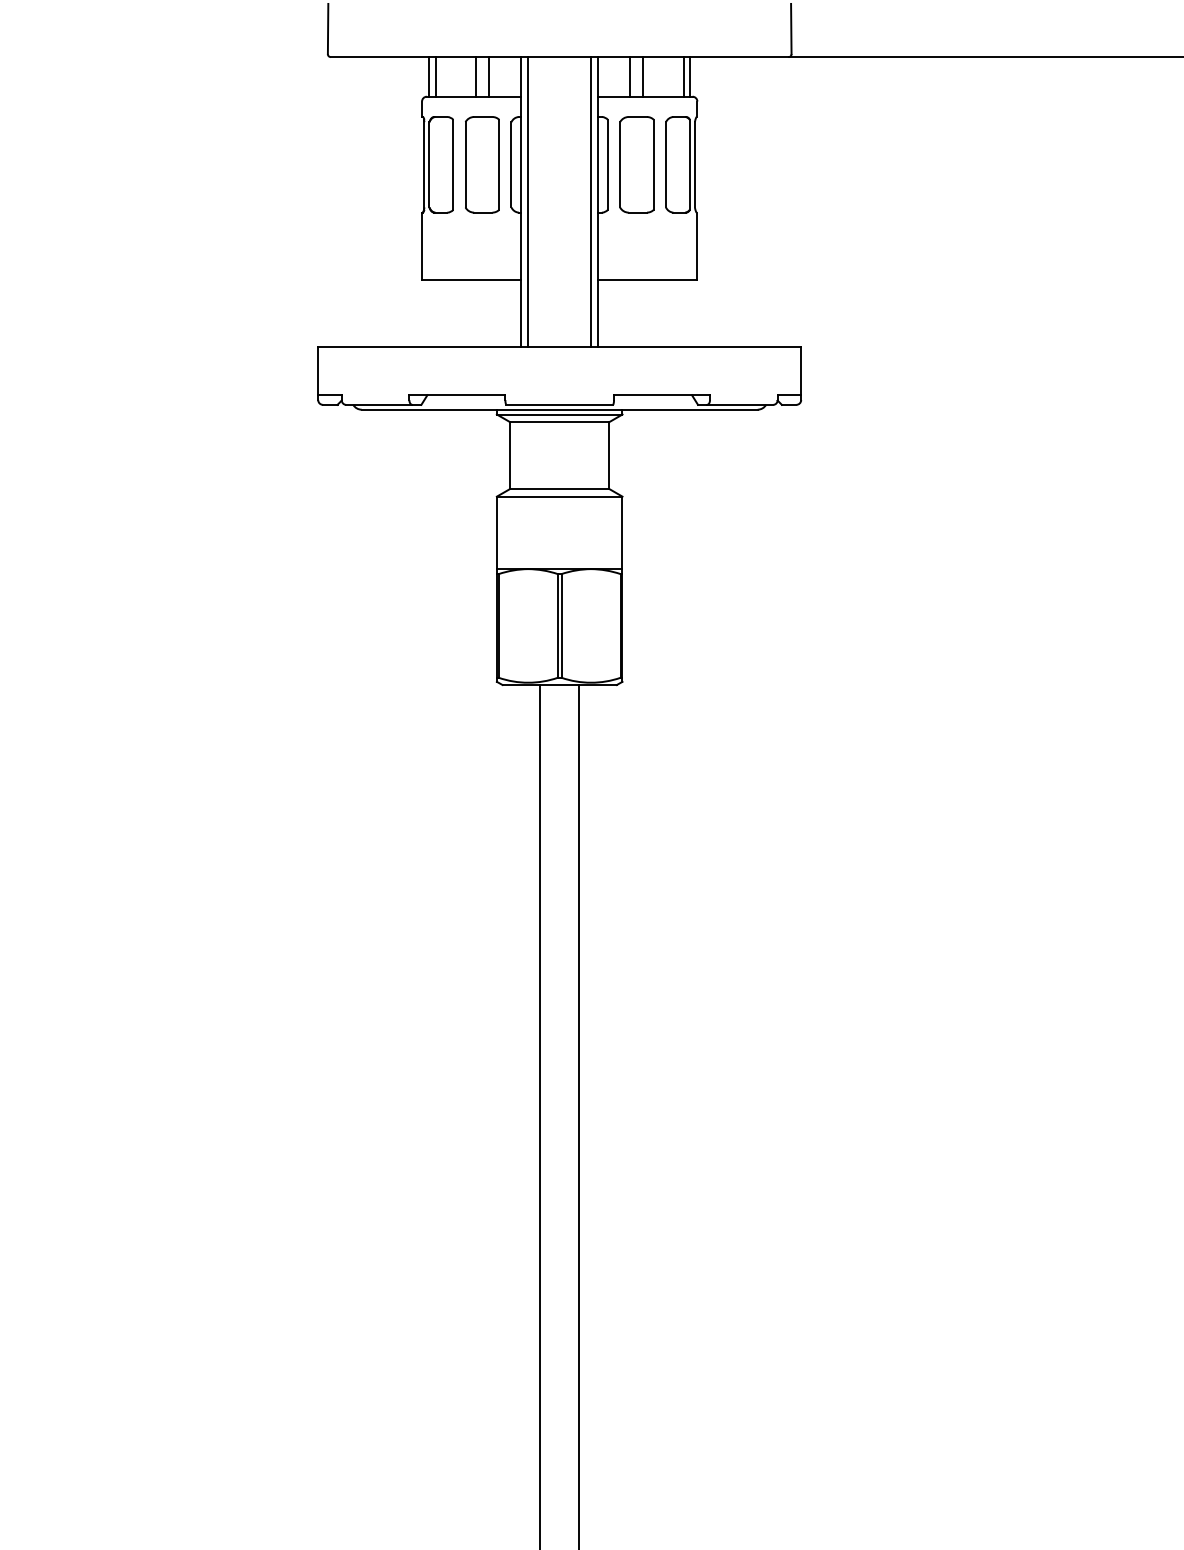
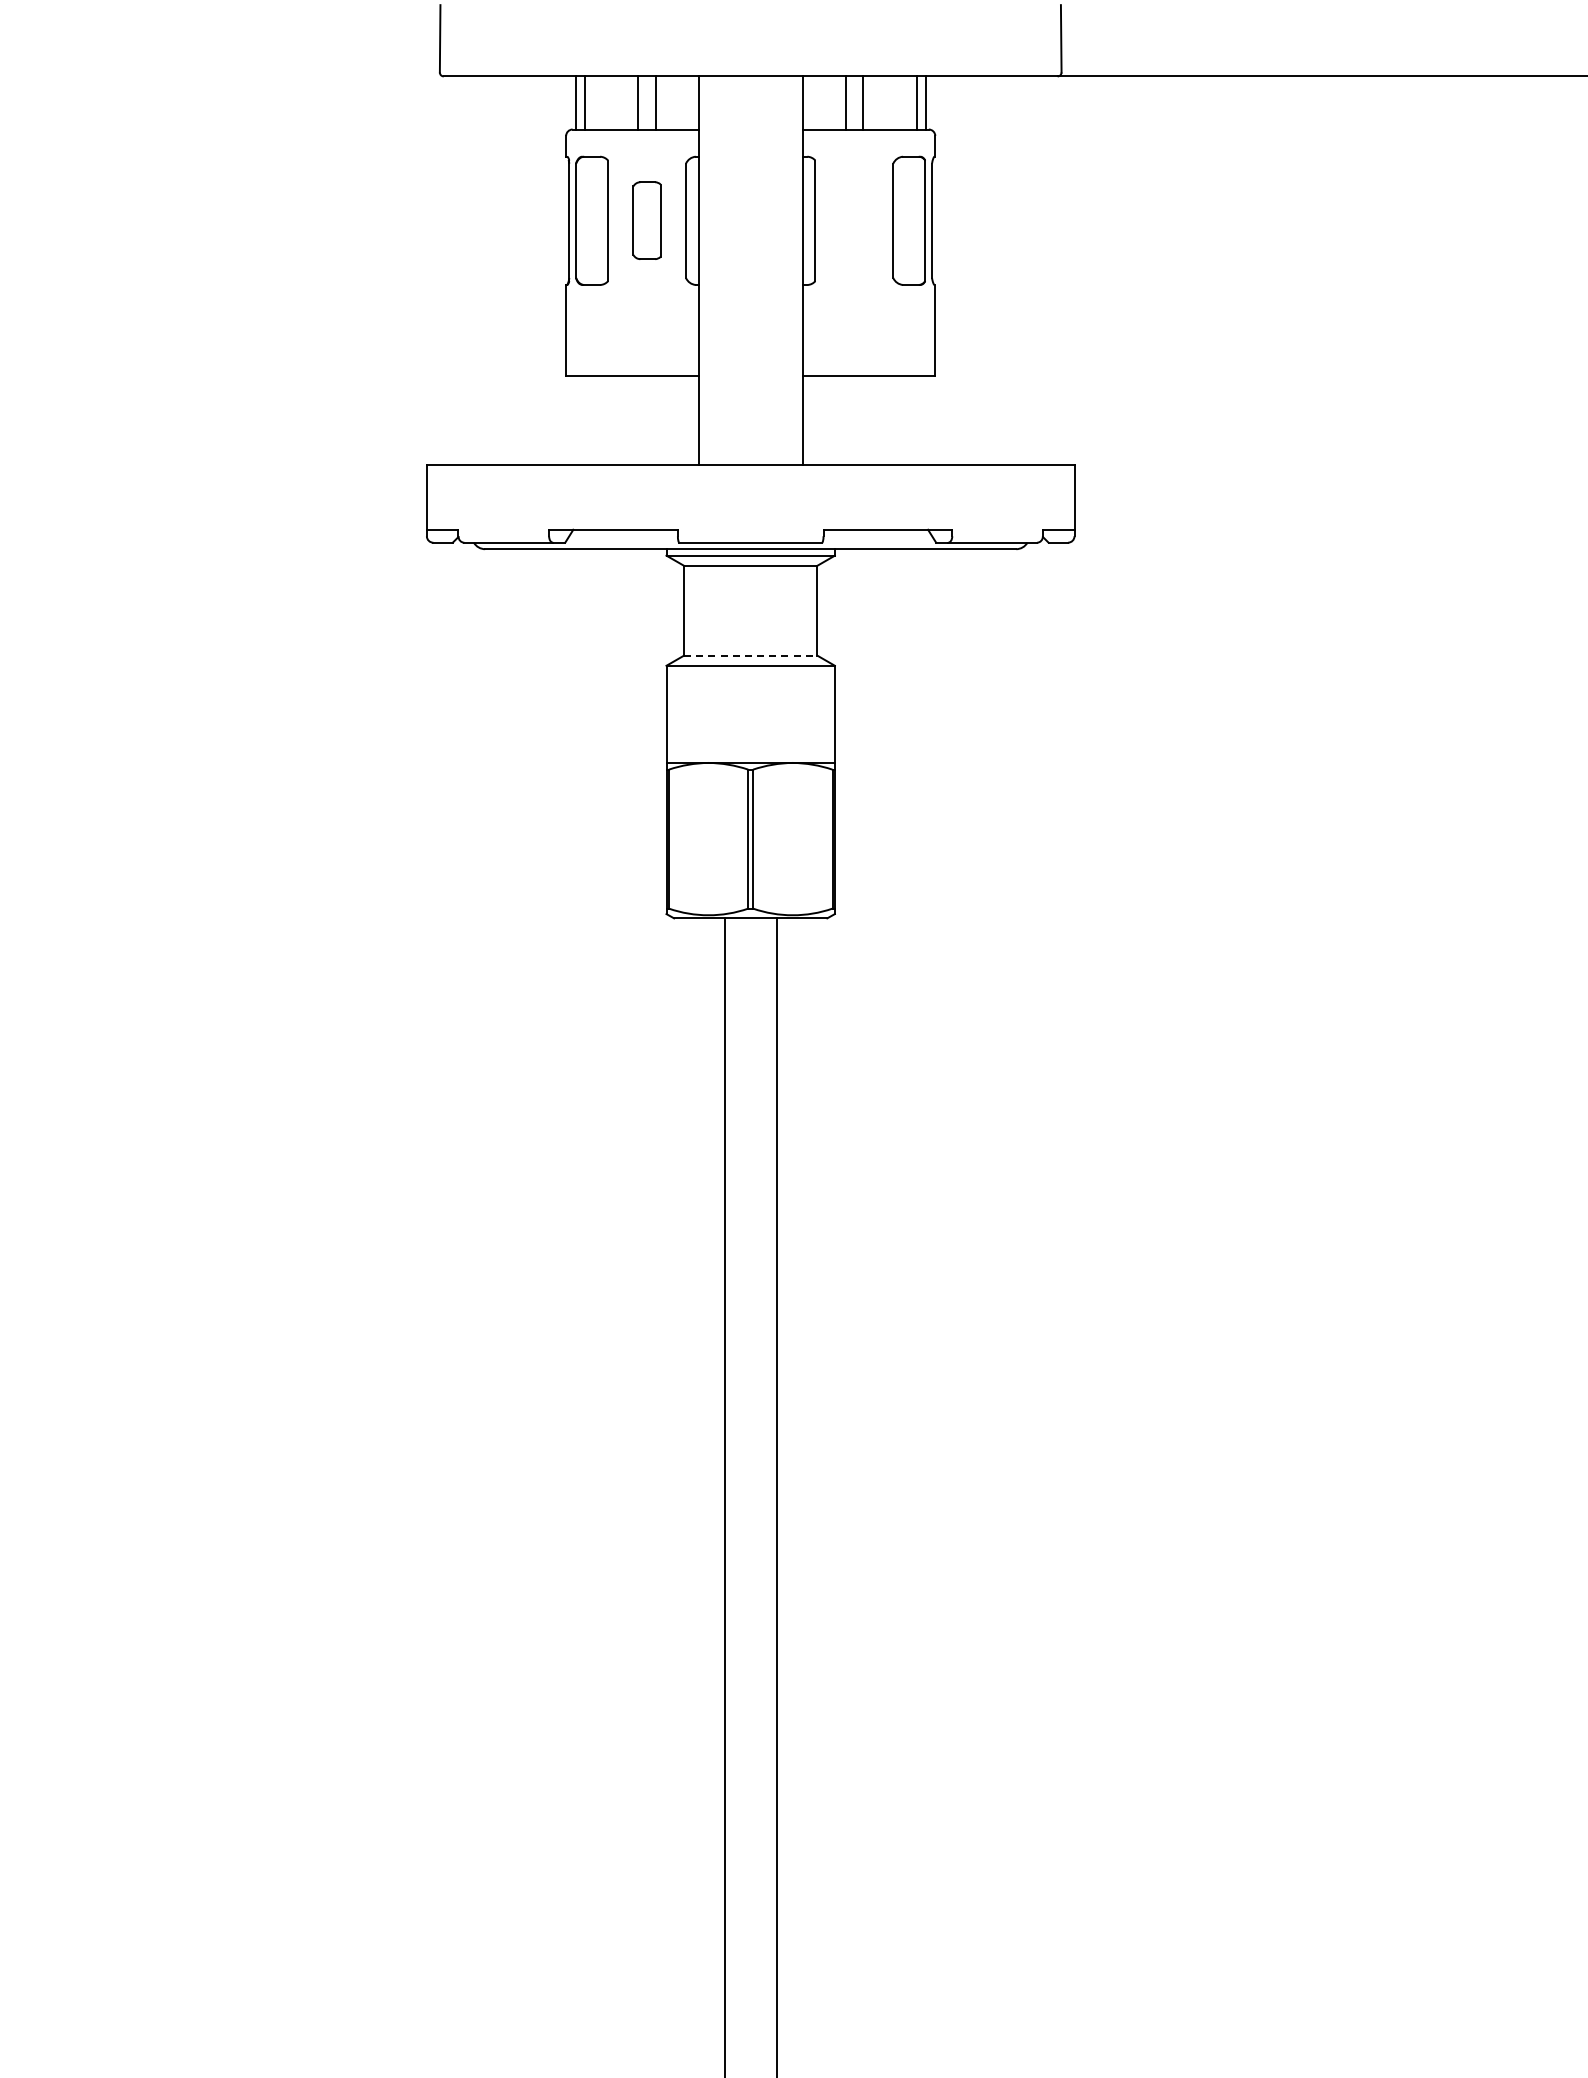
part: (481, 164) -> (646, 220), size x0.6
part: (637, 164) -> (854, 220), removed
line: (528, 201) -> (708, 270), removed
line: (590, 201) -> (792, 270), removed
line: (559, 488) -> (750, 655), solid -> dashed

